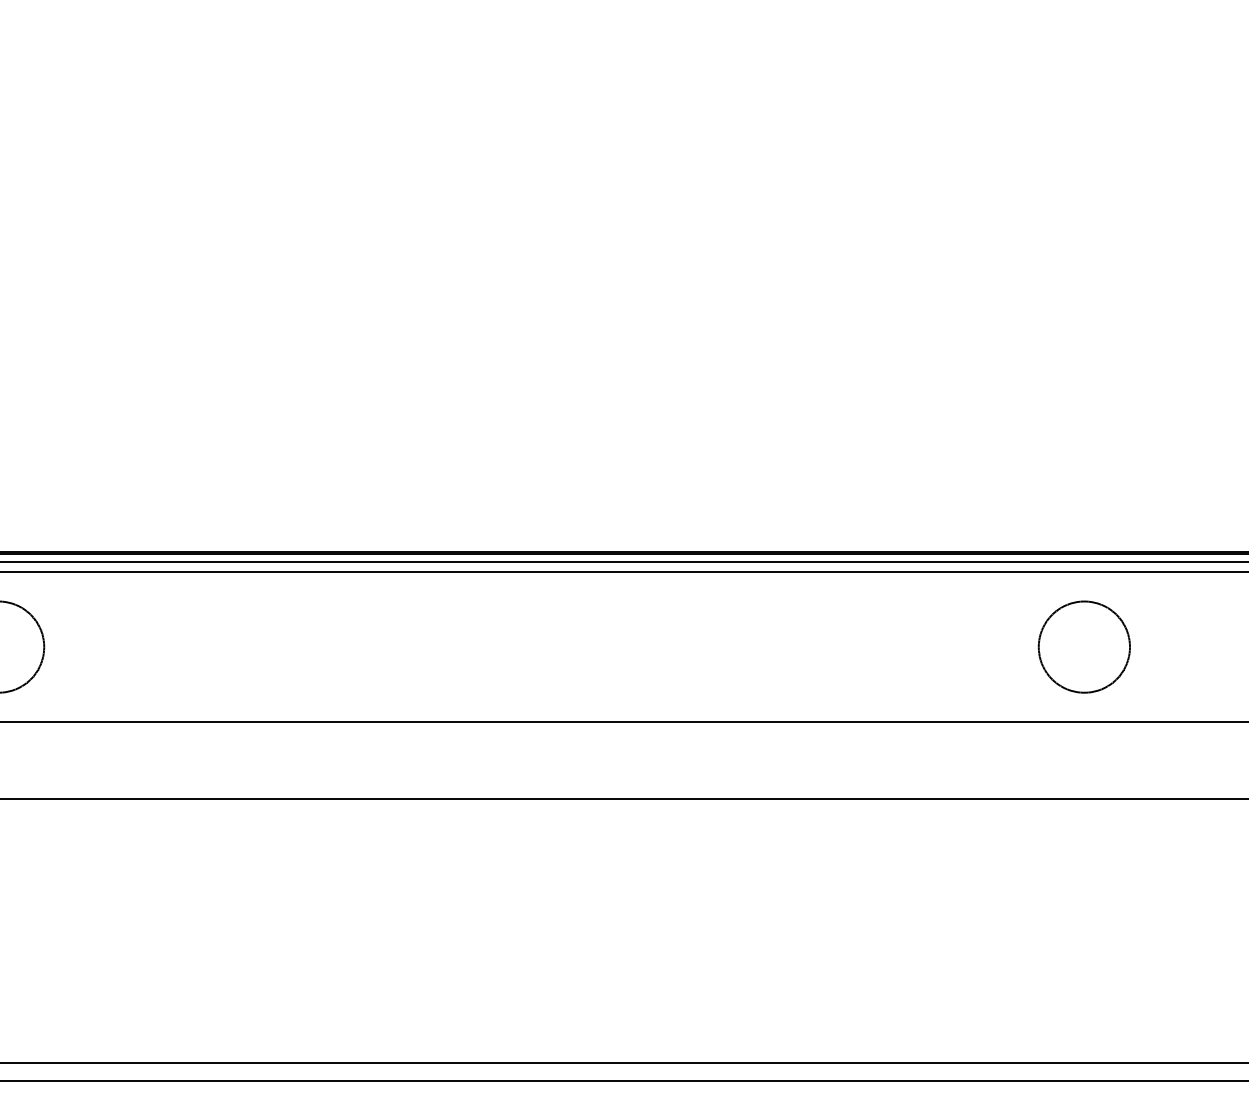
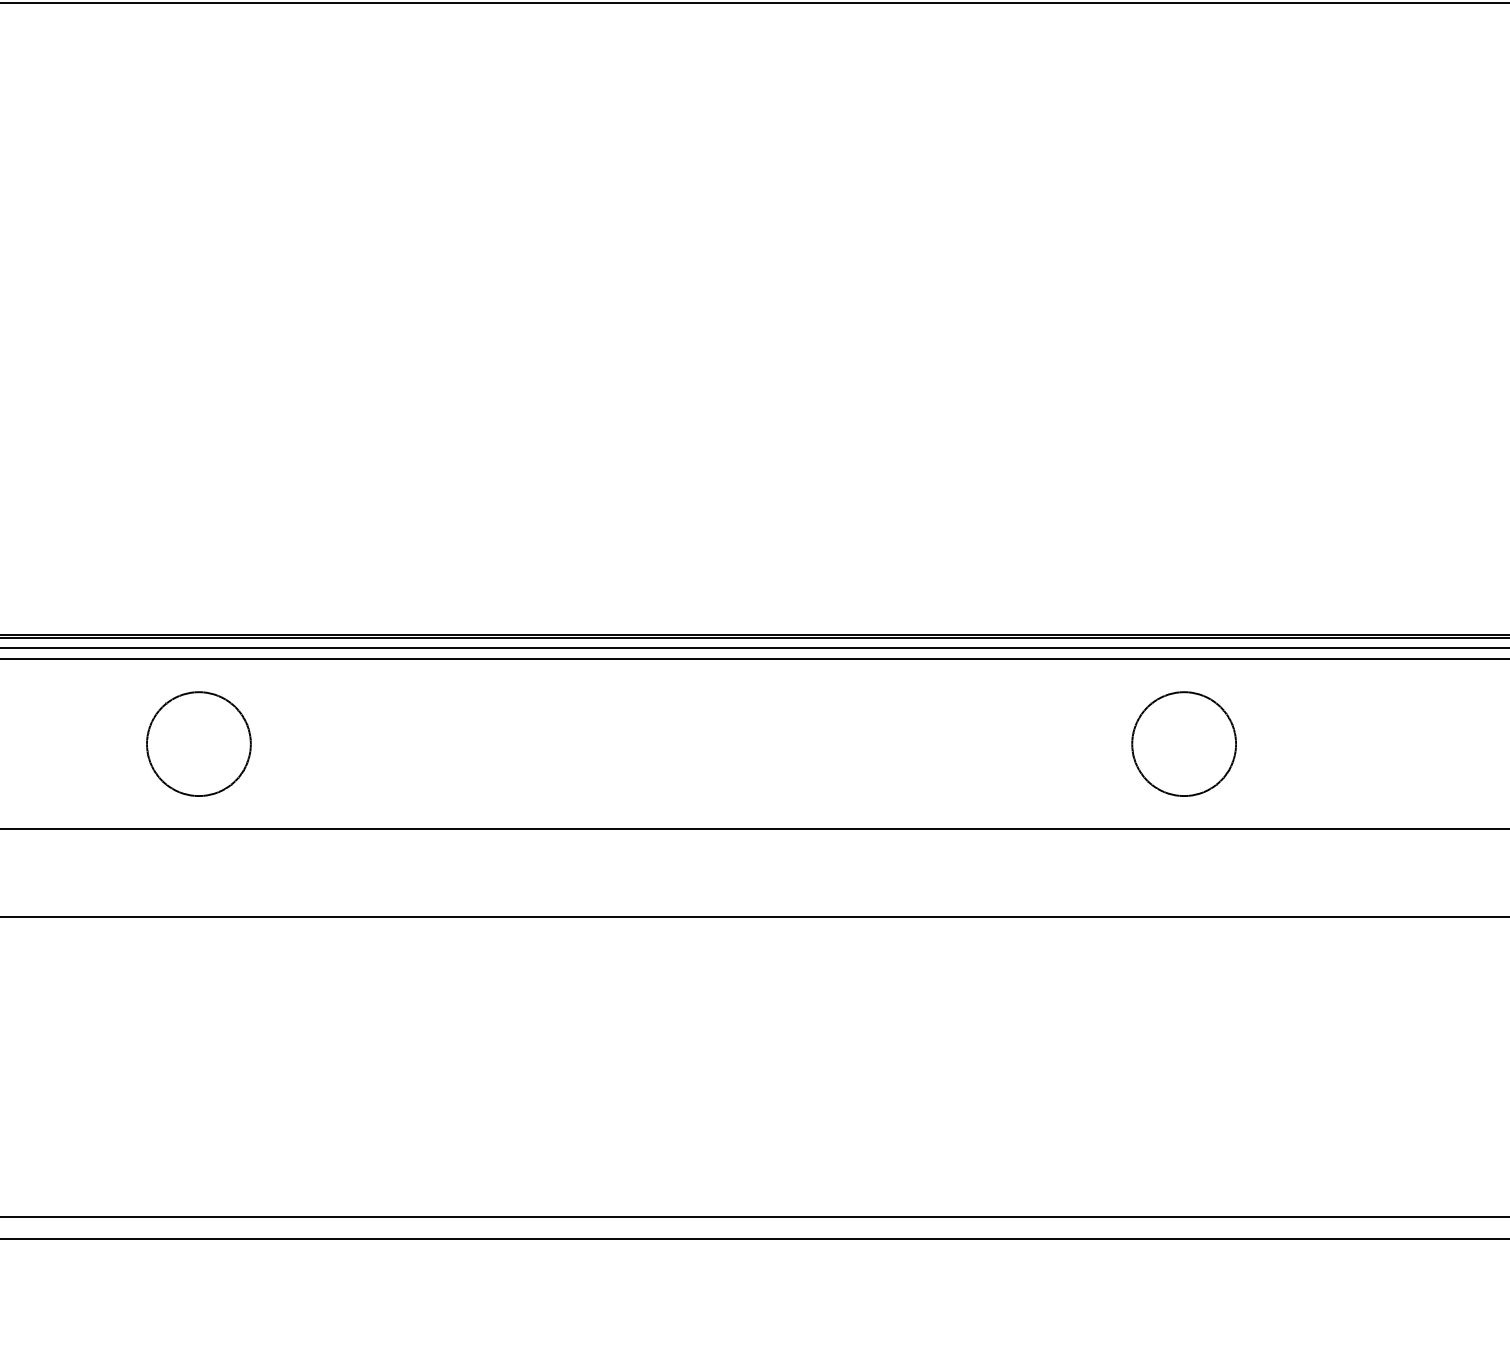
part: (1083, 646) -> (1183, 743), moved

